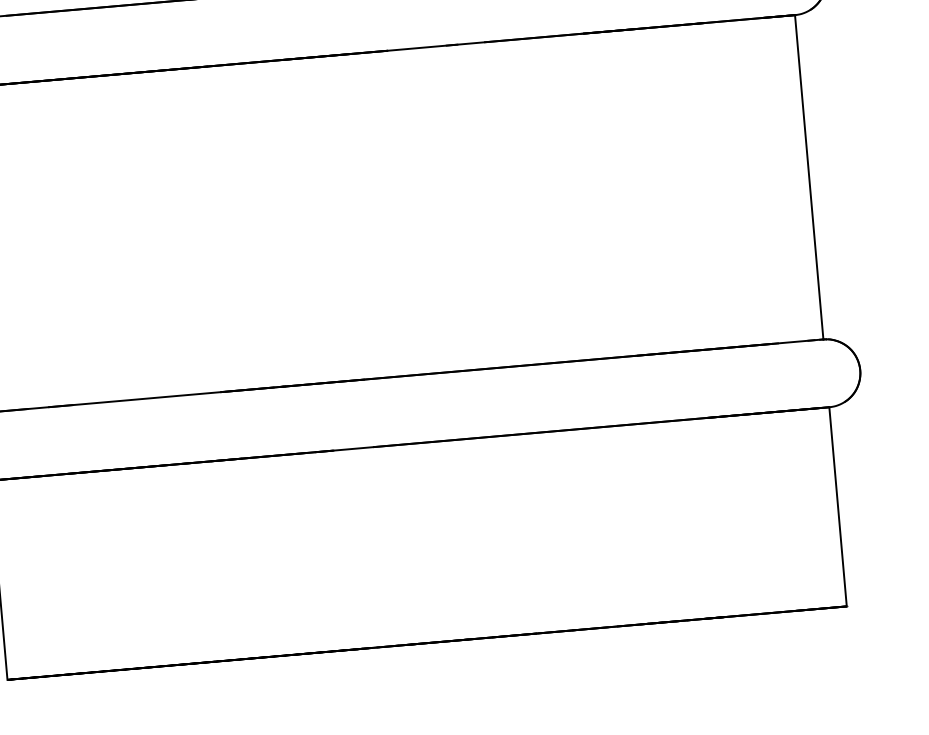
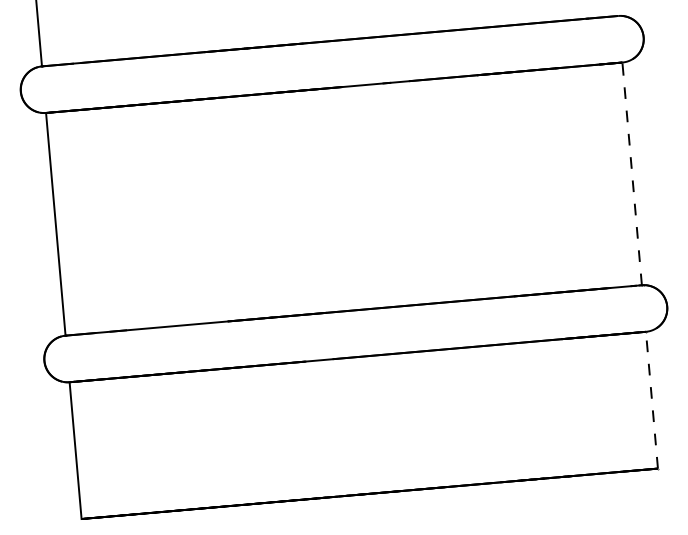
line: (809, 176) -> (632, 173), solid -> dashed
line: (837, 507) -> (651, 400), solid -> dashed

